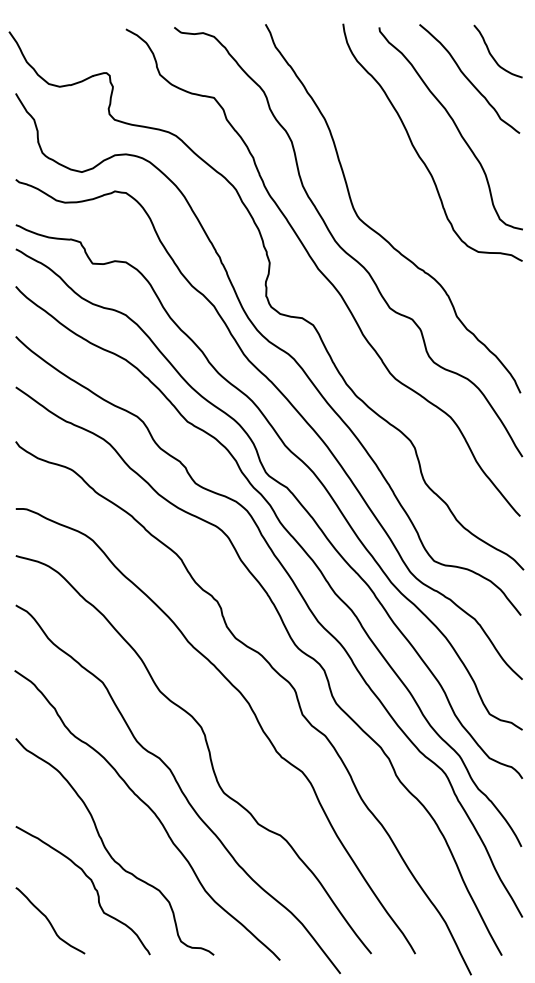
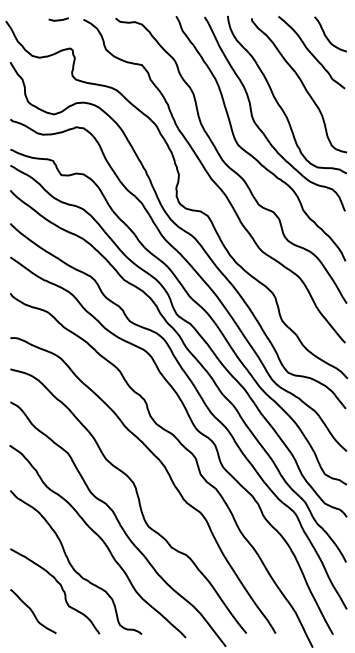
line: (88, 29) -> (58, 19), added
curve: (389, 188) -> (258, 125), added

